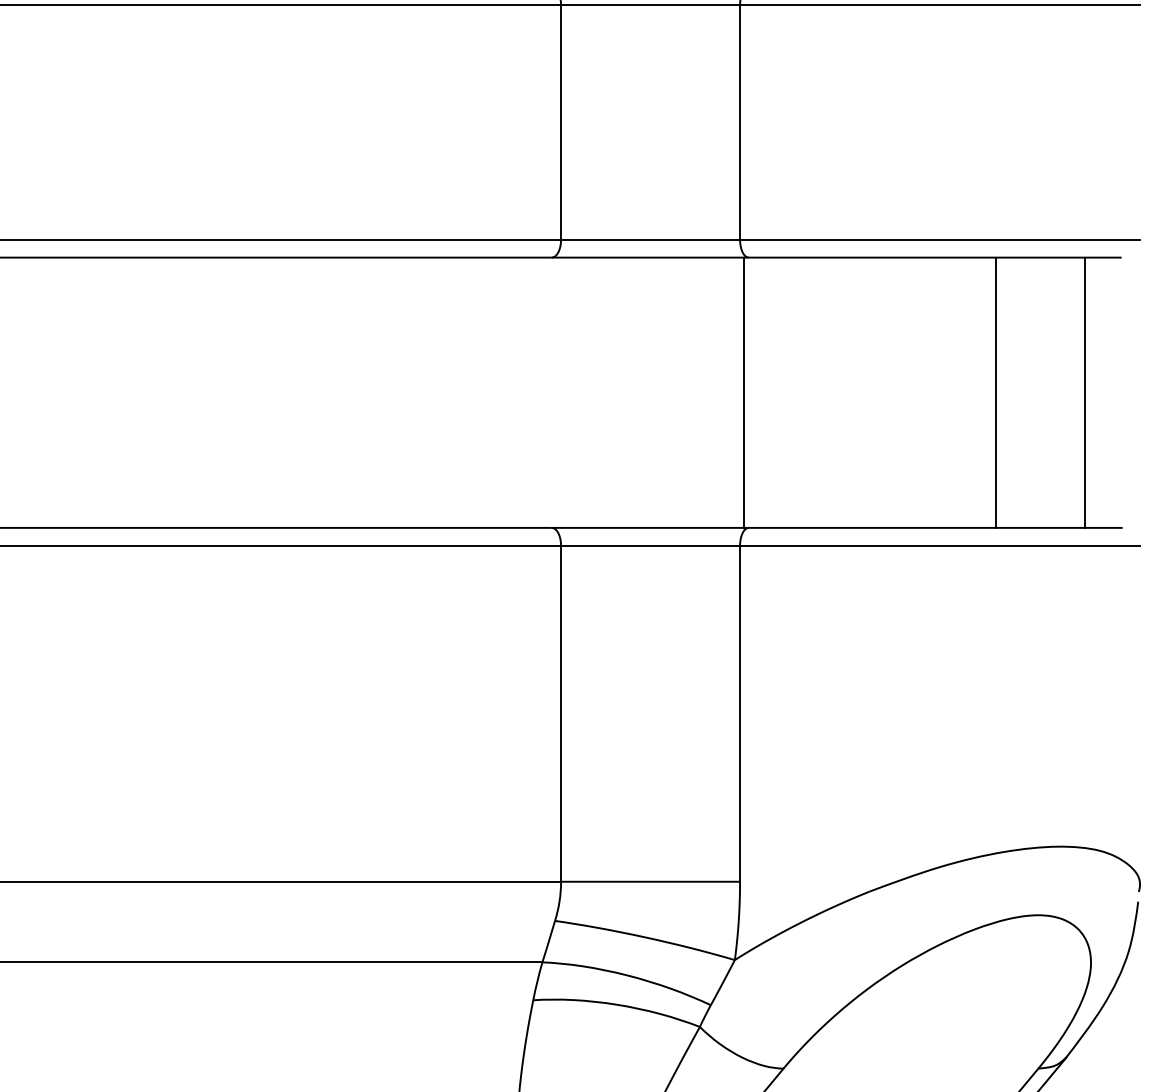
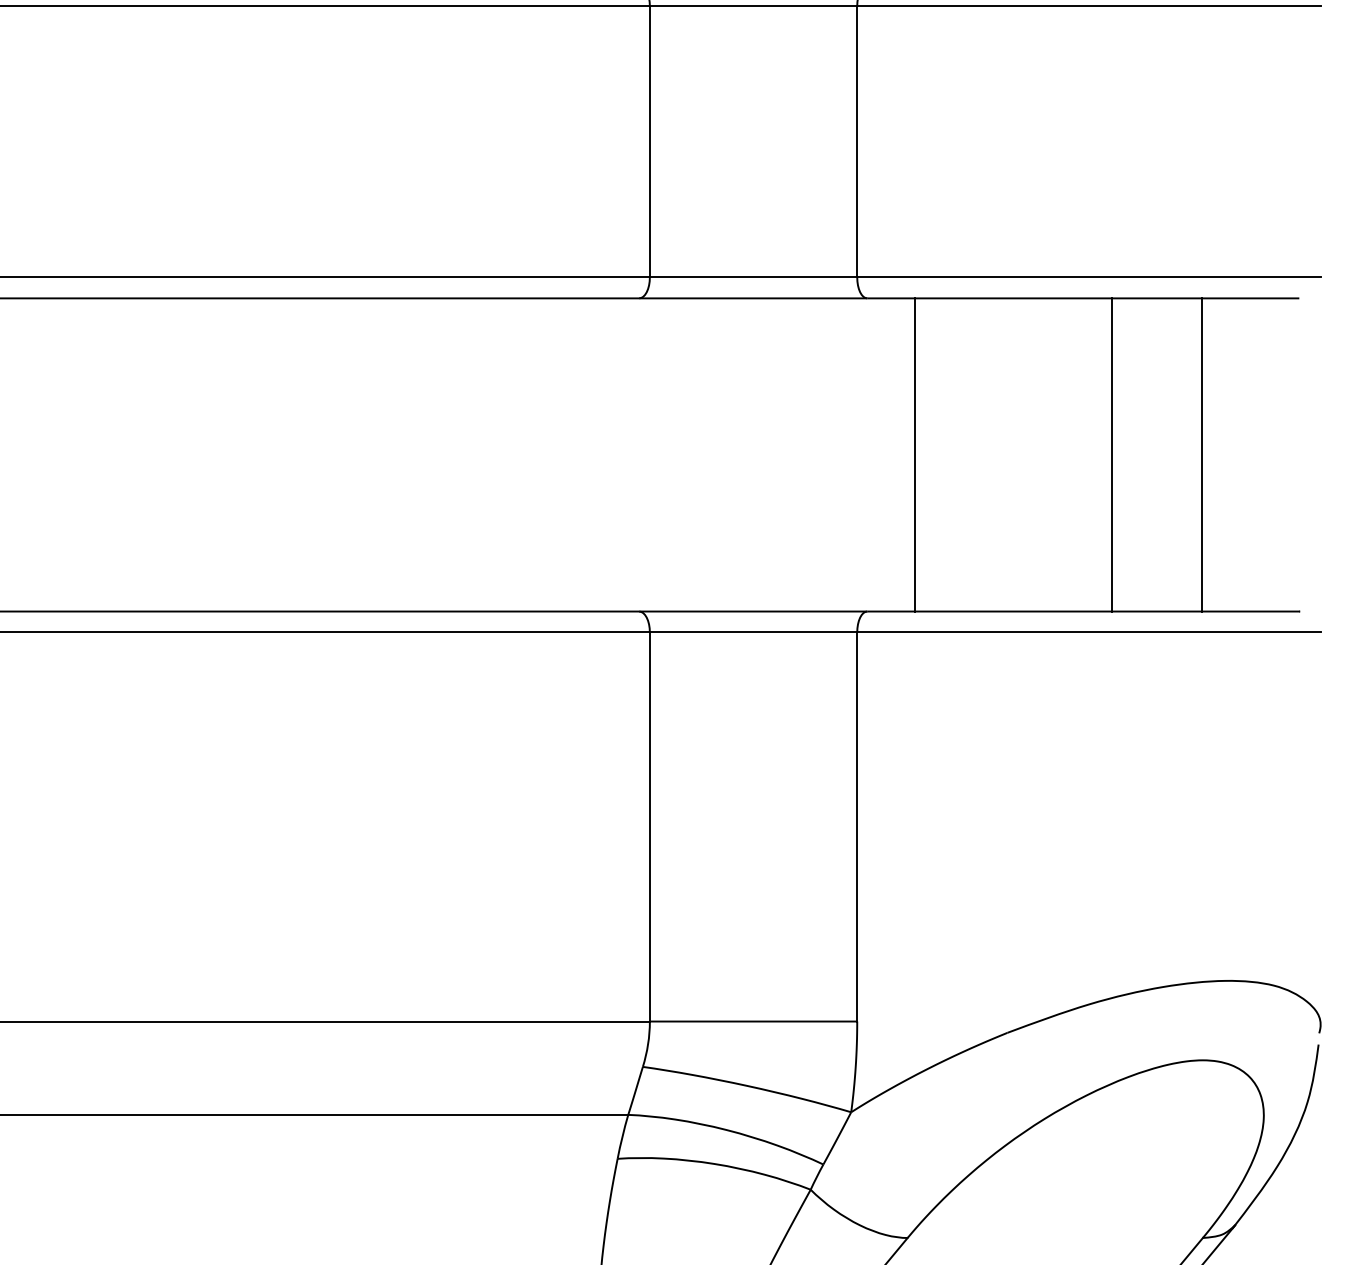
line: (743, 392) -> (915, 454), moved
line: (995, 392) -> (1111, 454), moved
line: (1084, 392) -> (1202, 454), moved

